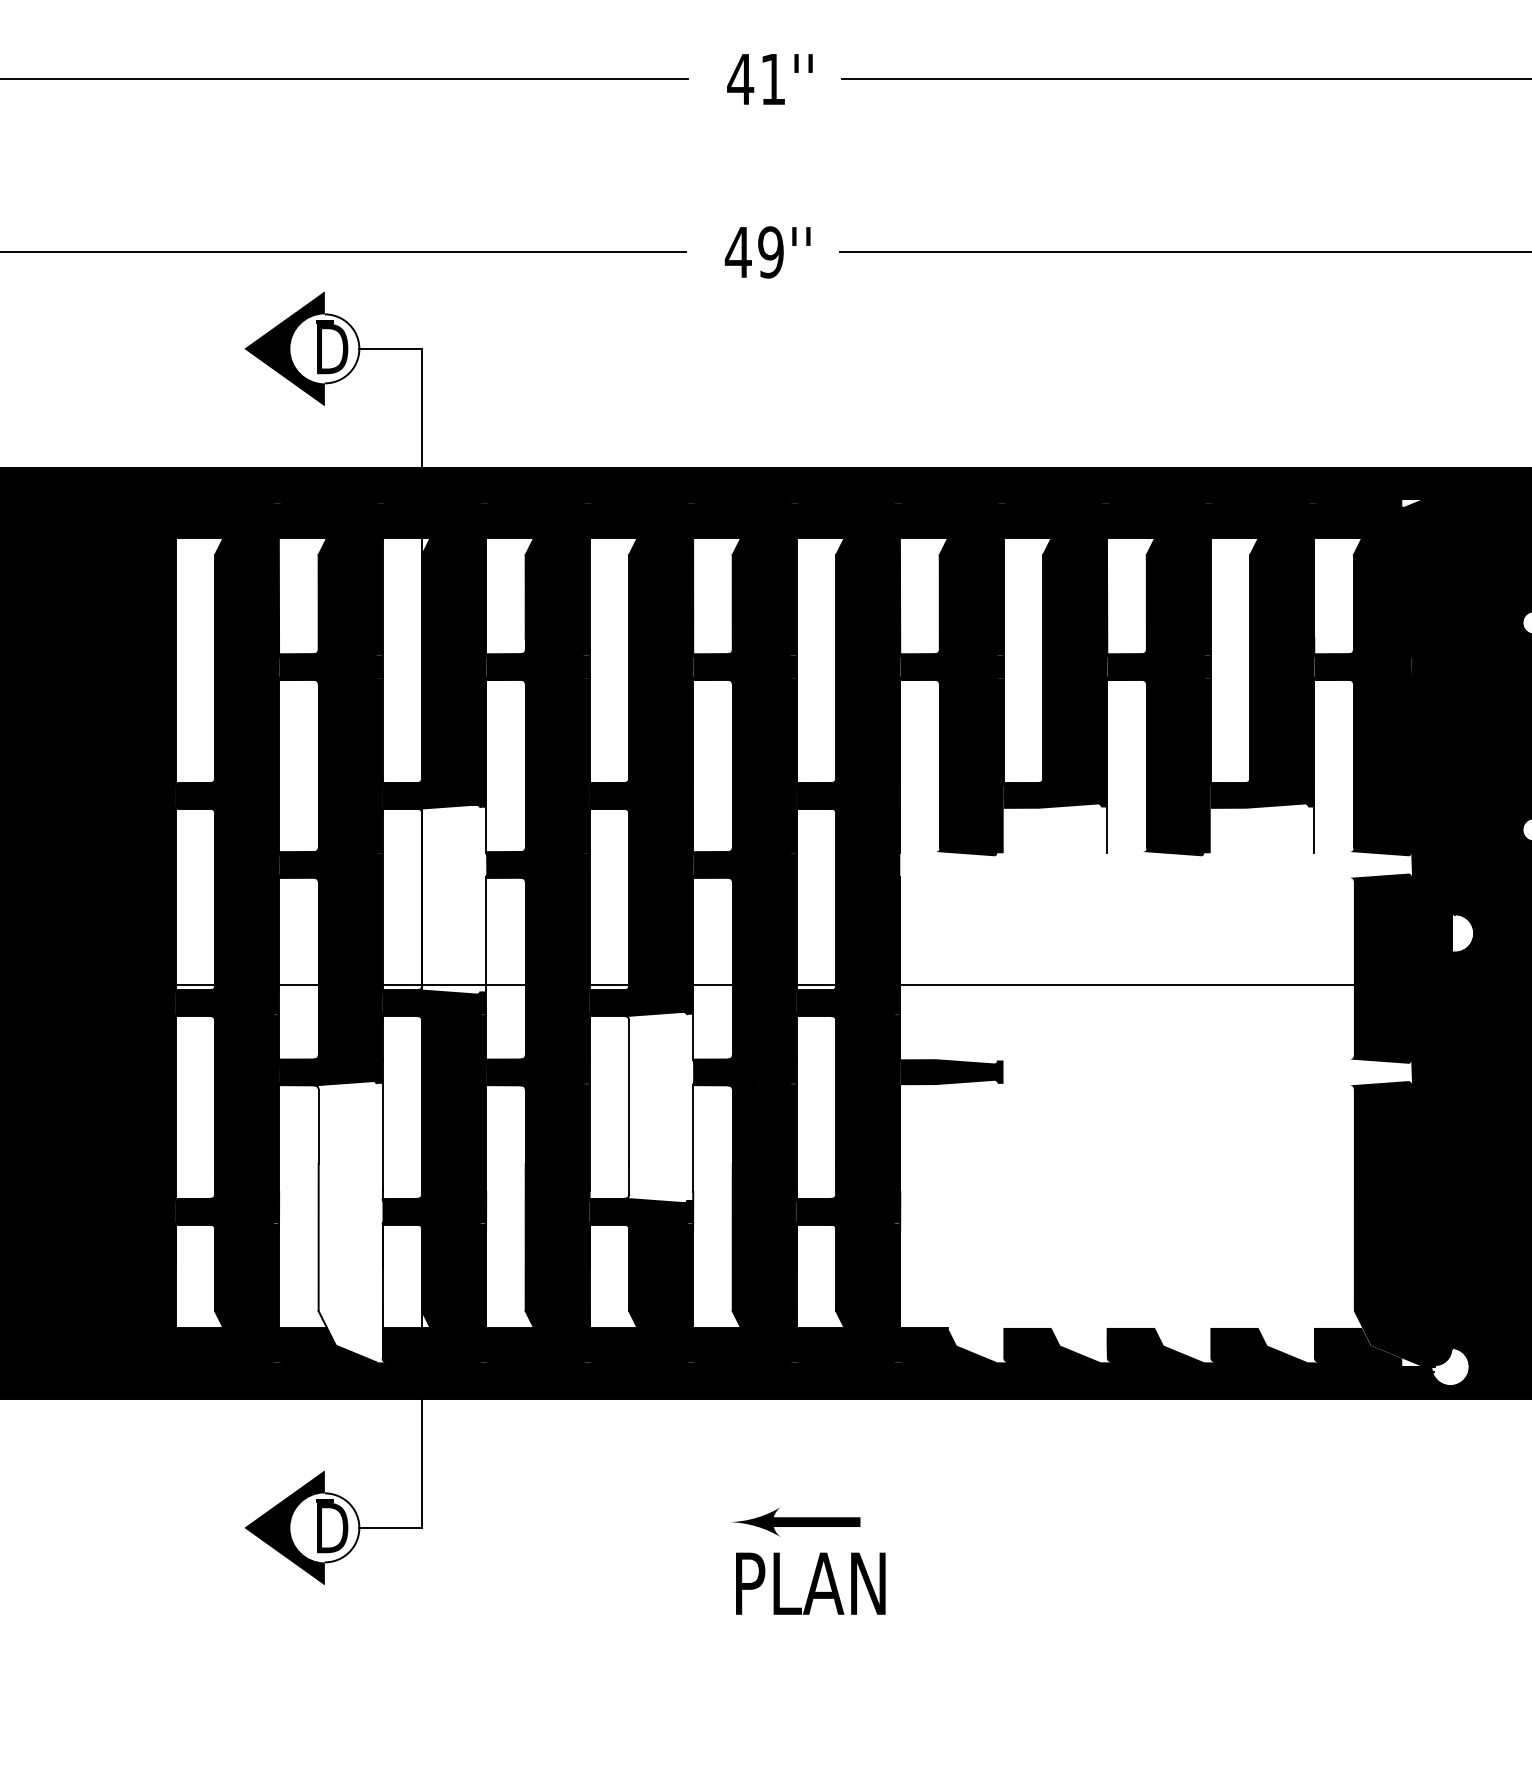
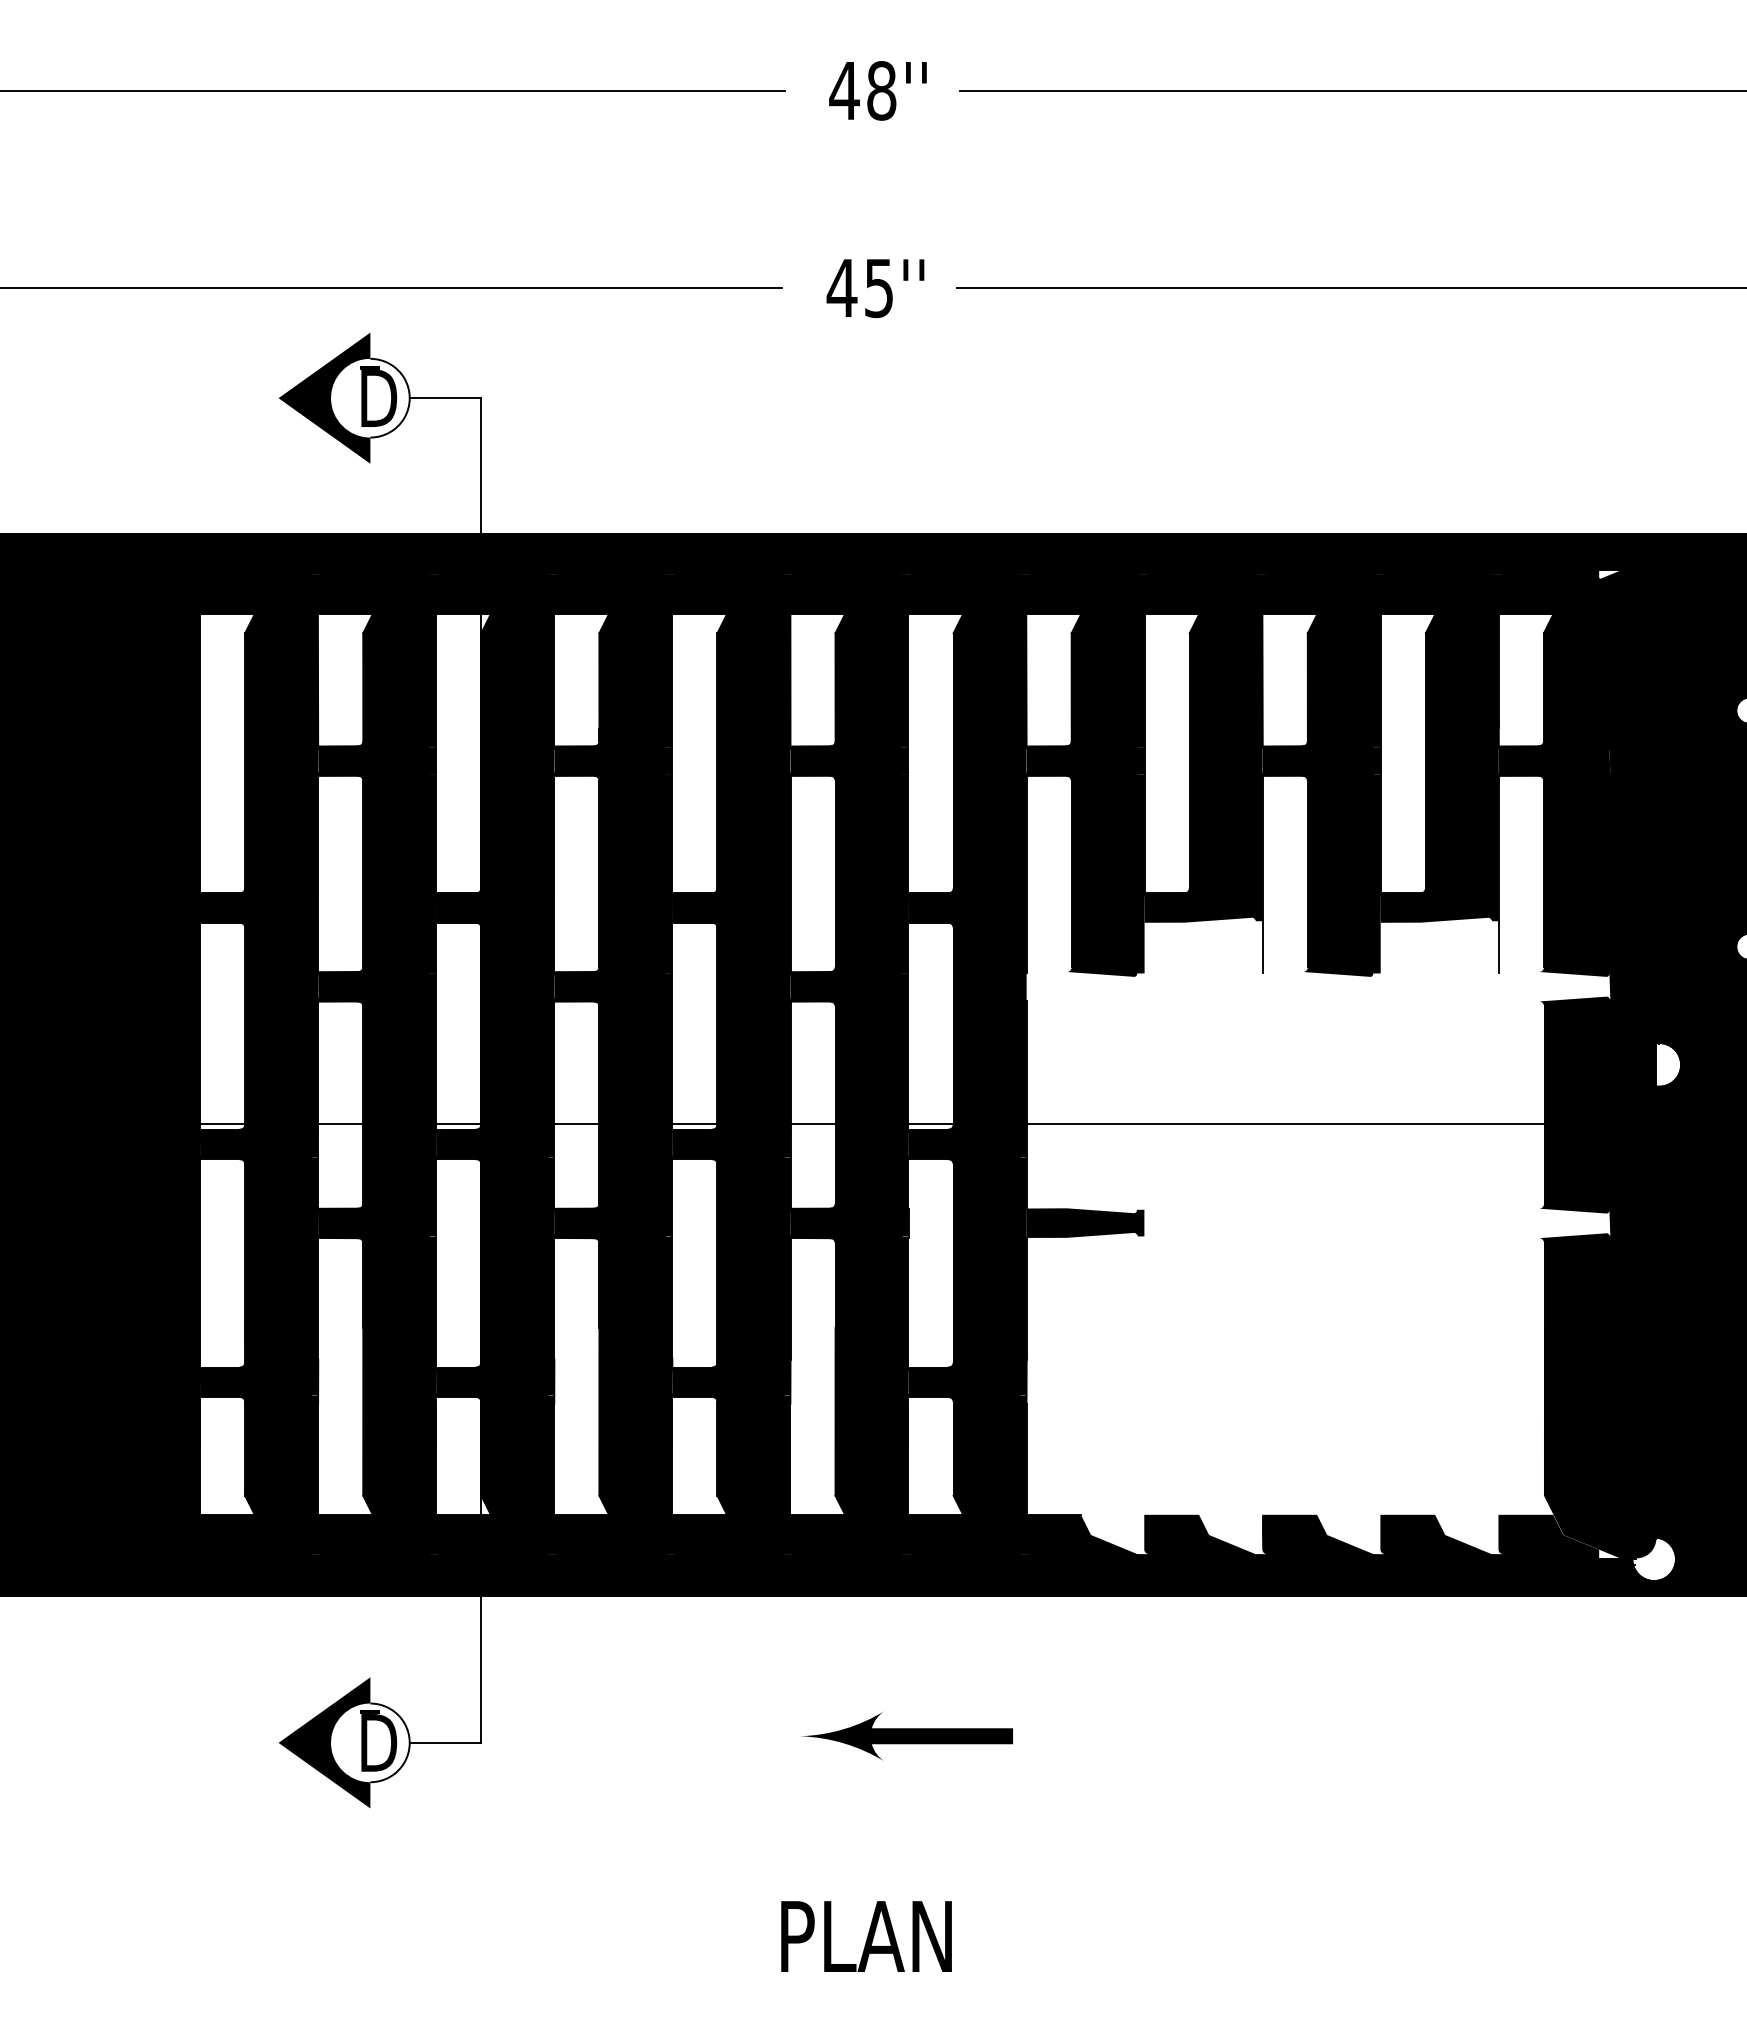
text: (773, 79) -> (881, 90), 41'' -> 48''
text: (770, 251) -> (878, 287), 49'' -> 45''
fill: (452, 898) -> (515, 1025), added
fill: (659, 1107) -> (751, 1263), added
fill: (350, 1221) -> (399, 1393), added
part: (794, 1522) -> (906, 1736), size x1.43
text: (810, 1583) -> (866, 1936), moved

